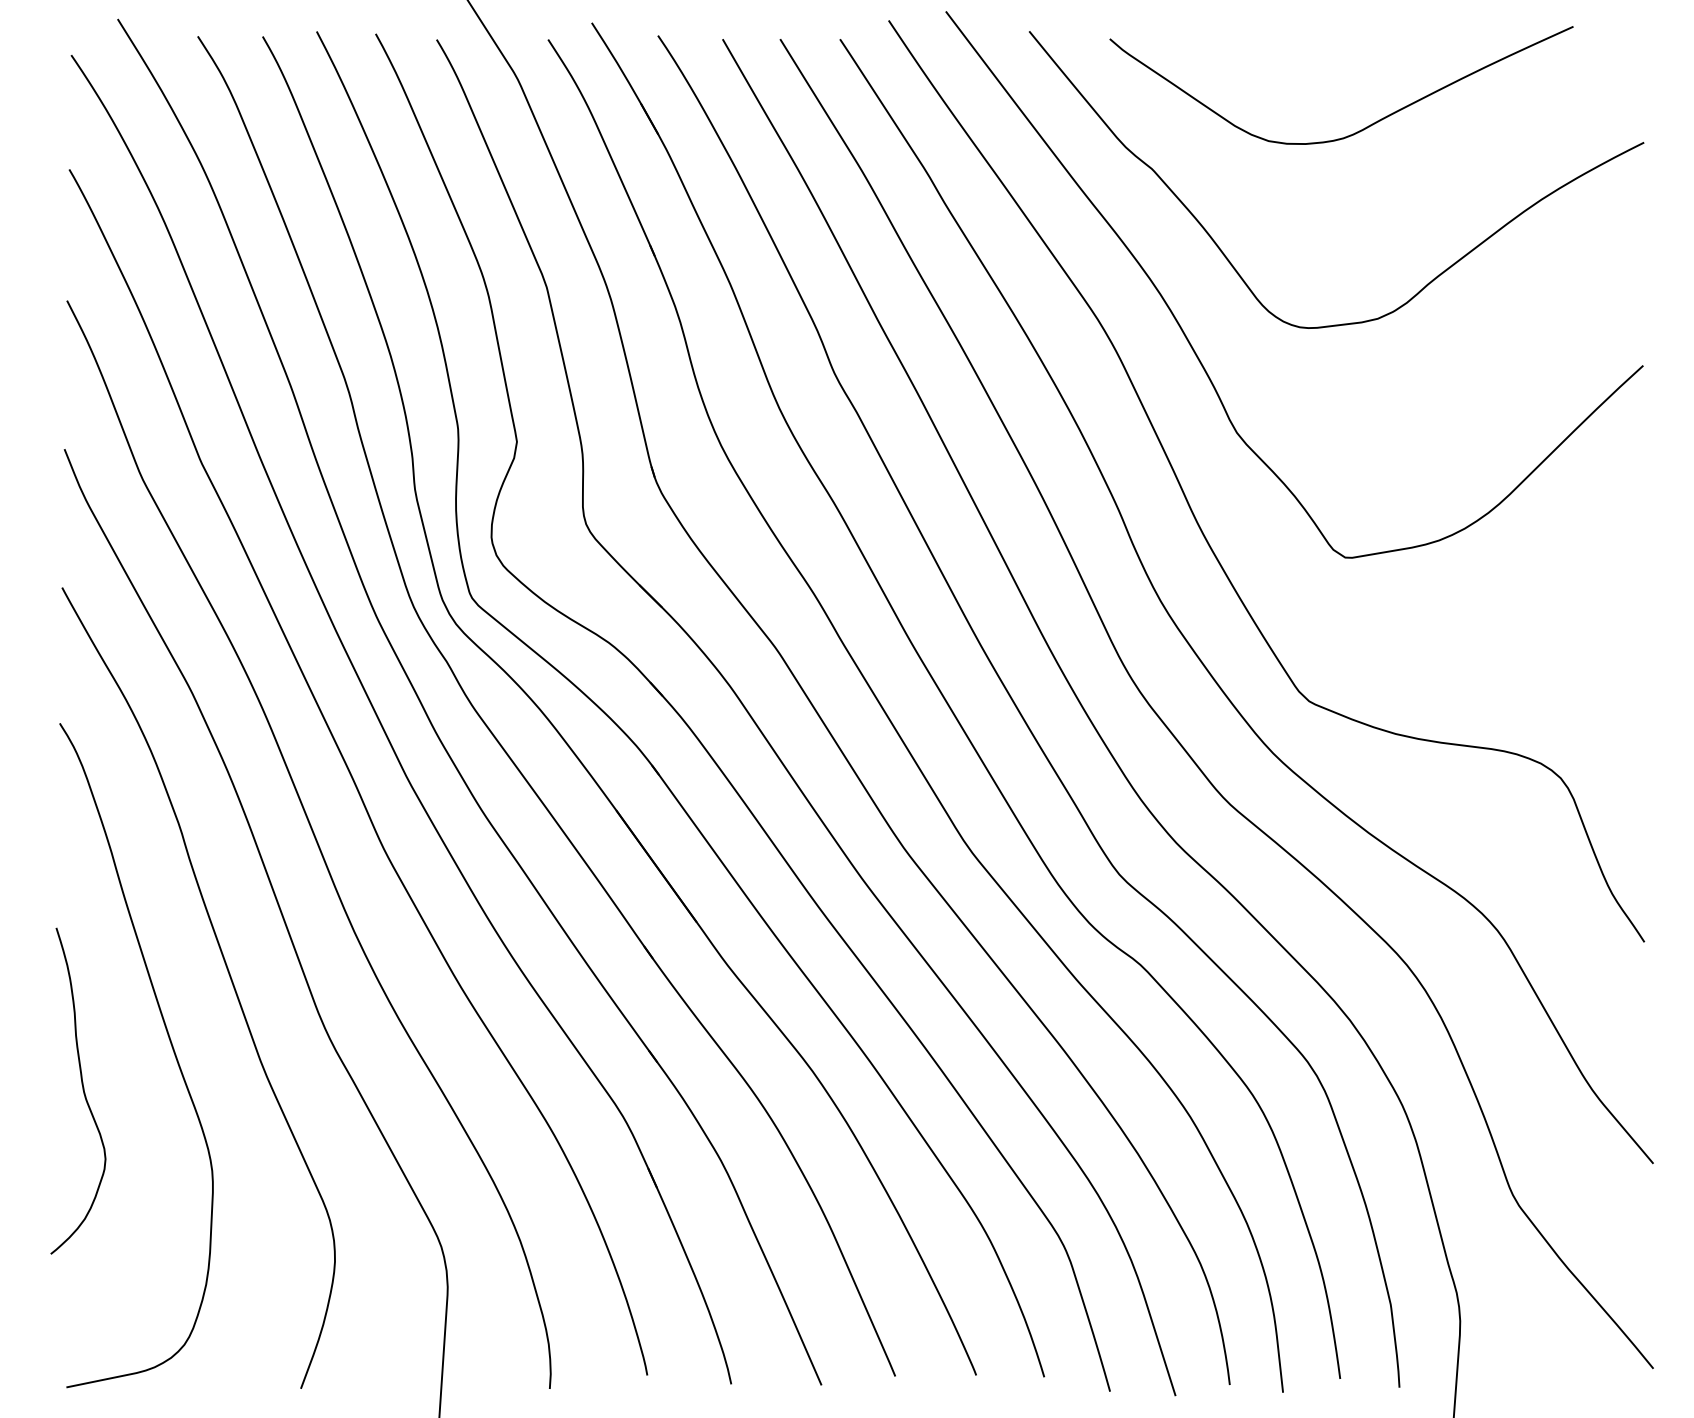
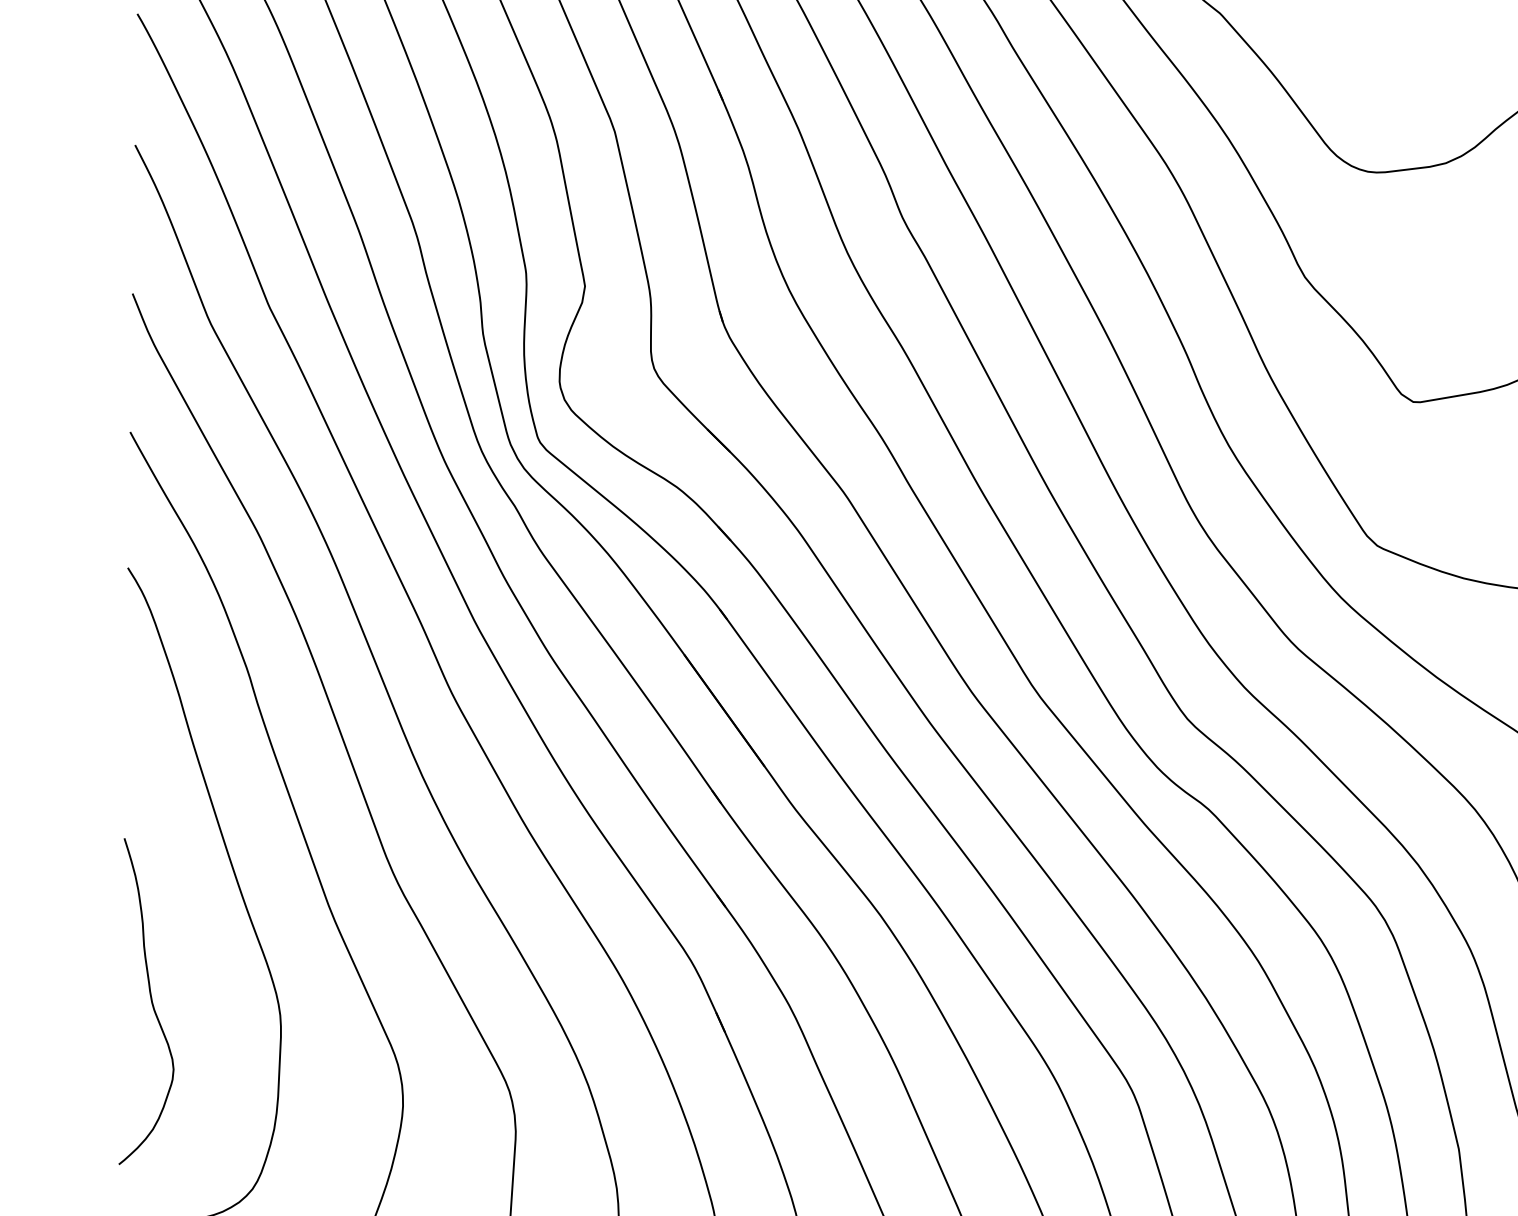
curve: (82, 1090) -> (150, 1000), moved

